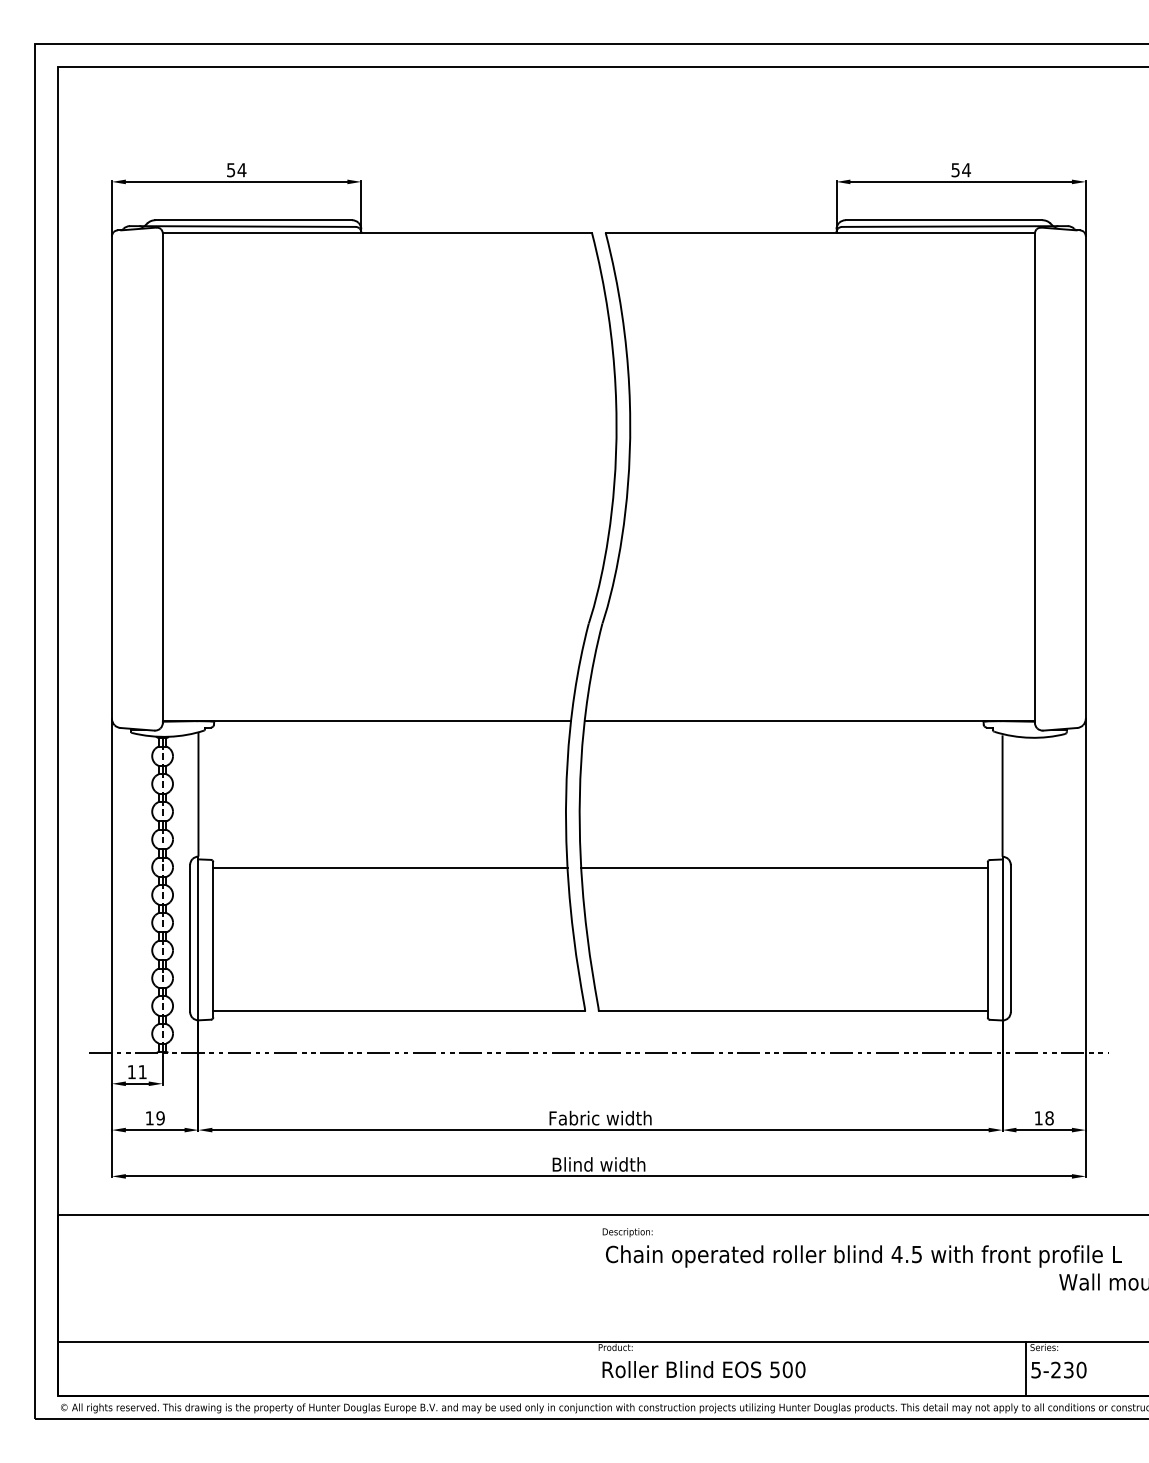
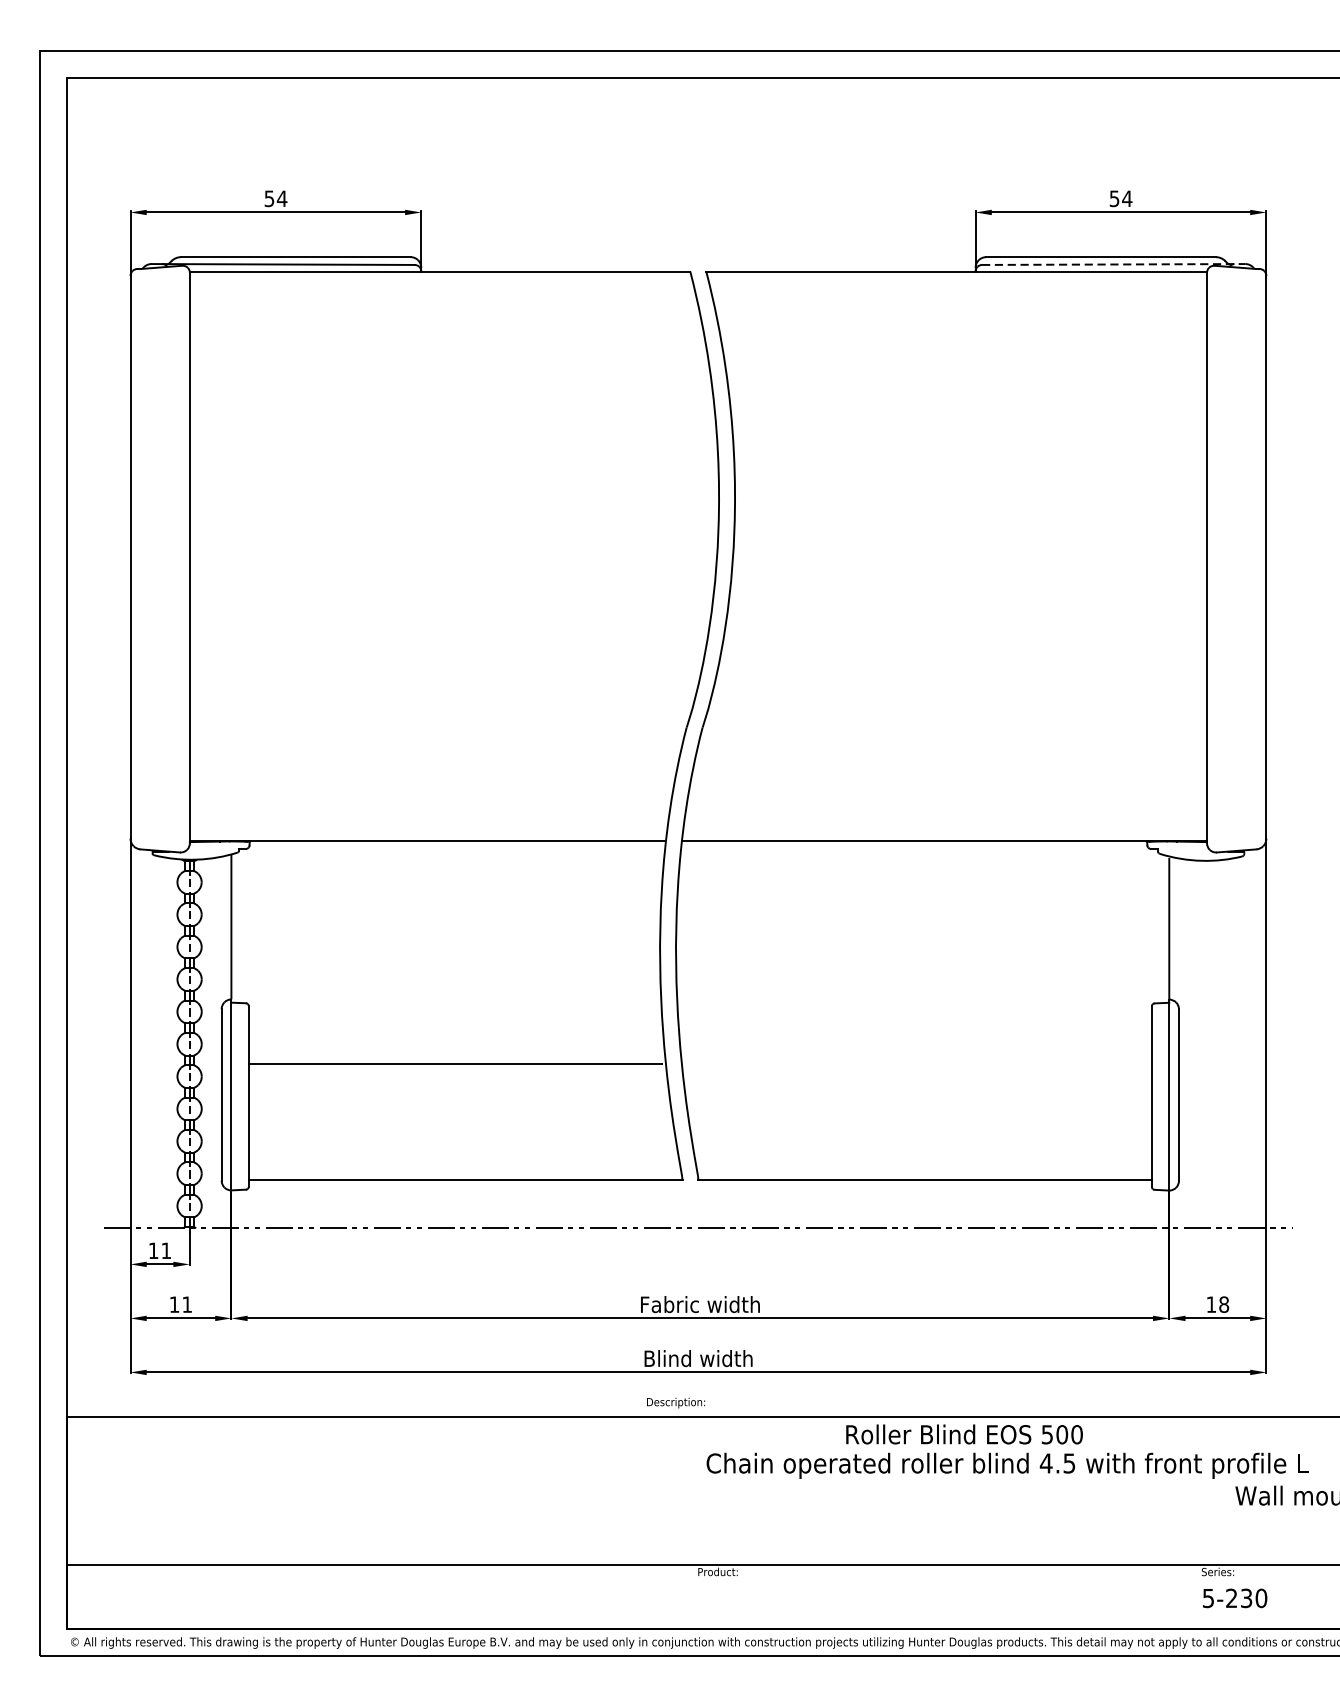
line: (954, 226) -> (1113, 264), solid -> dashed
line: (390, 868) -> (455, 1064), moved
line: (784, 868) -> (914, 1013), removed
text: (160, 1118) -> (187, 1304), 19 -> 11
text: (627, 1232) -> (675, 1402), moved
line: (1025, 1368) -> (1196, 1596), removed
text: (703, 1369) -> (963, 1434), moved

